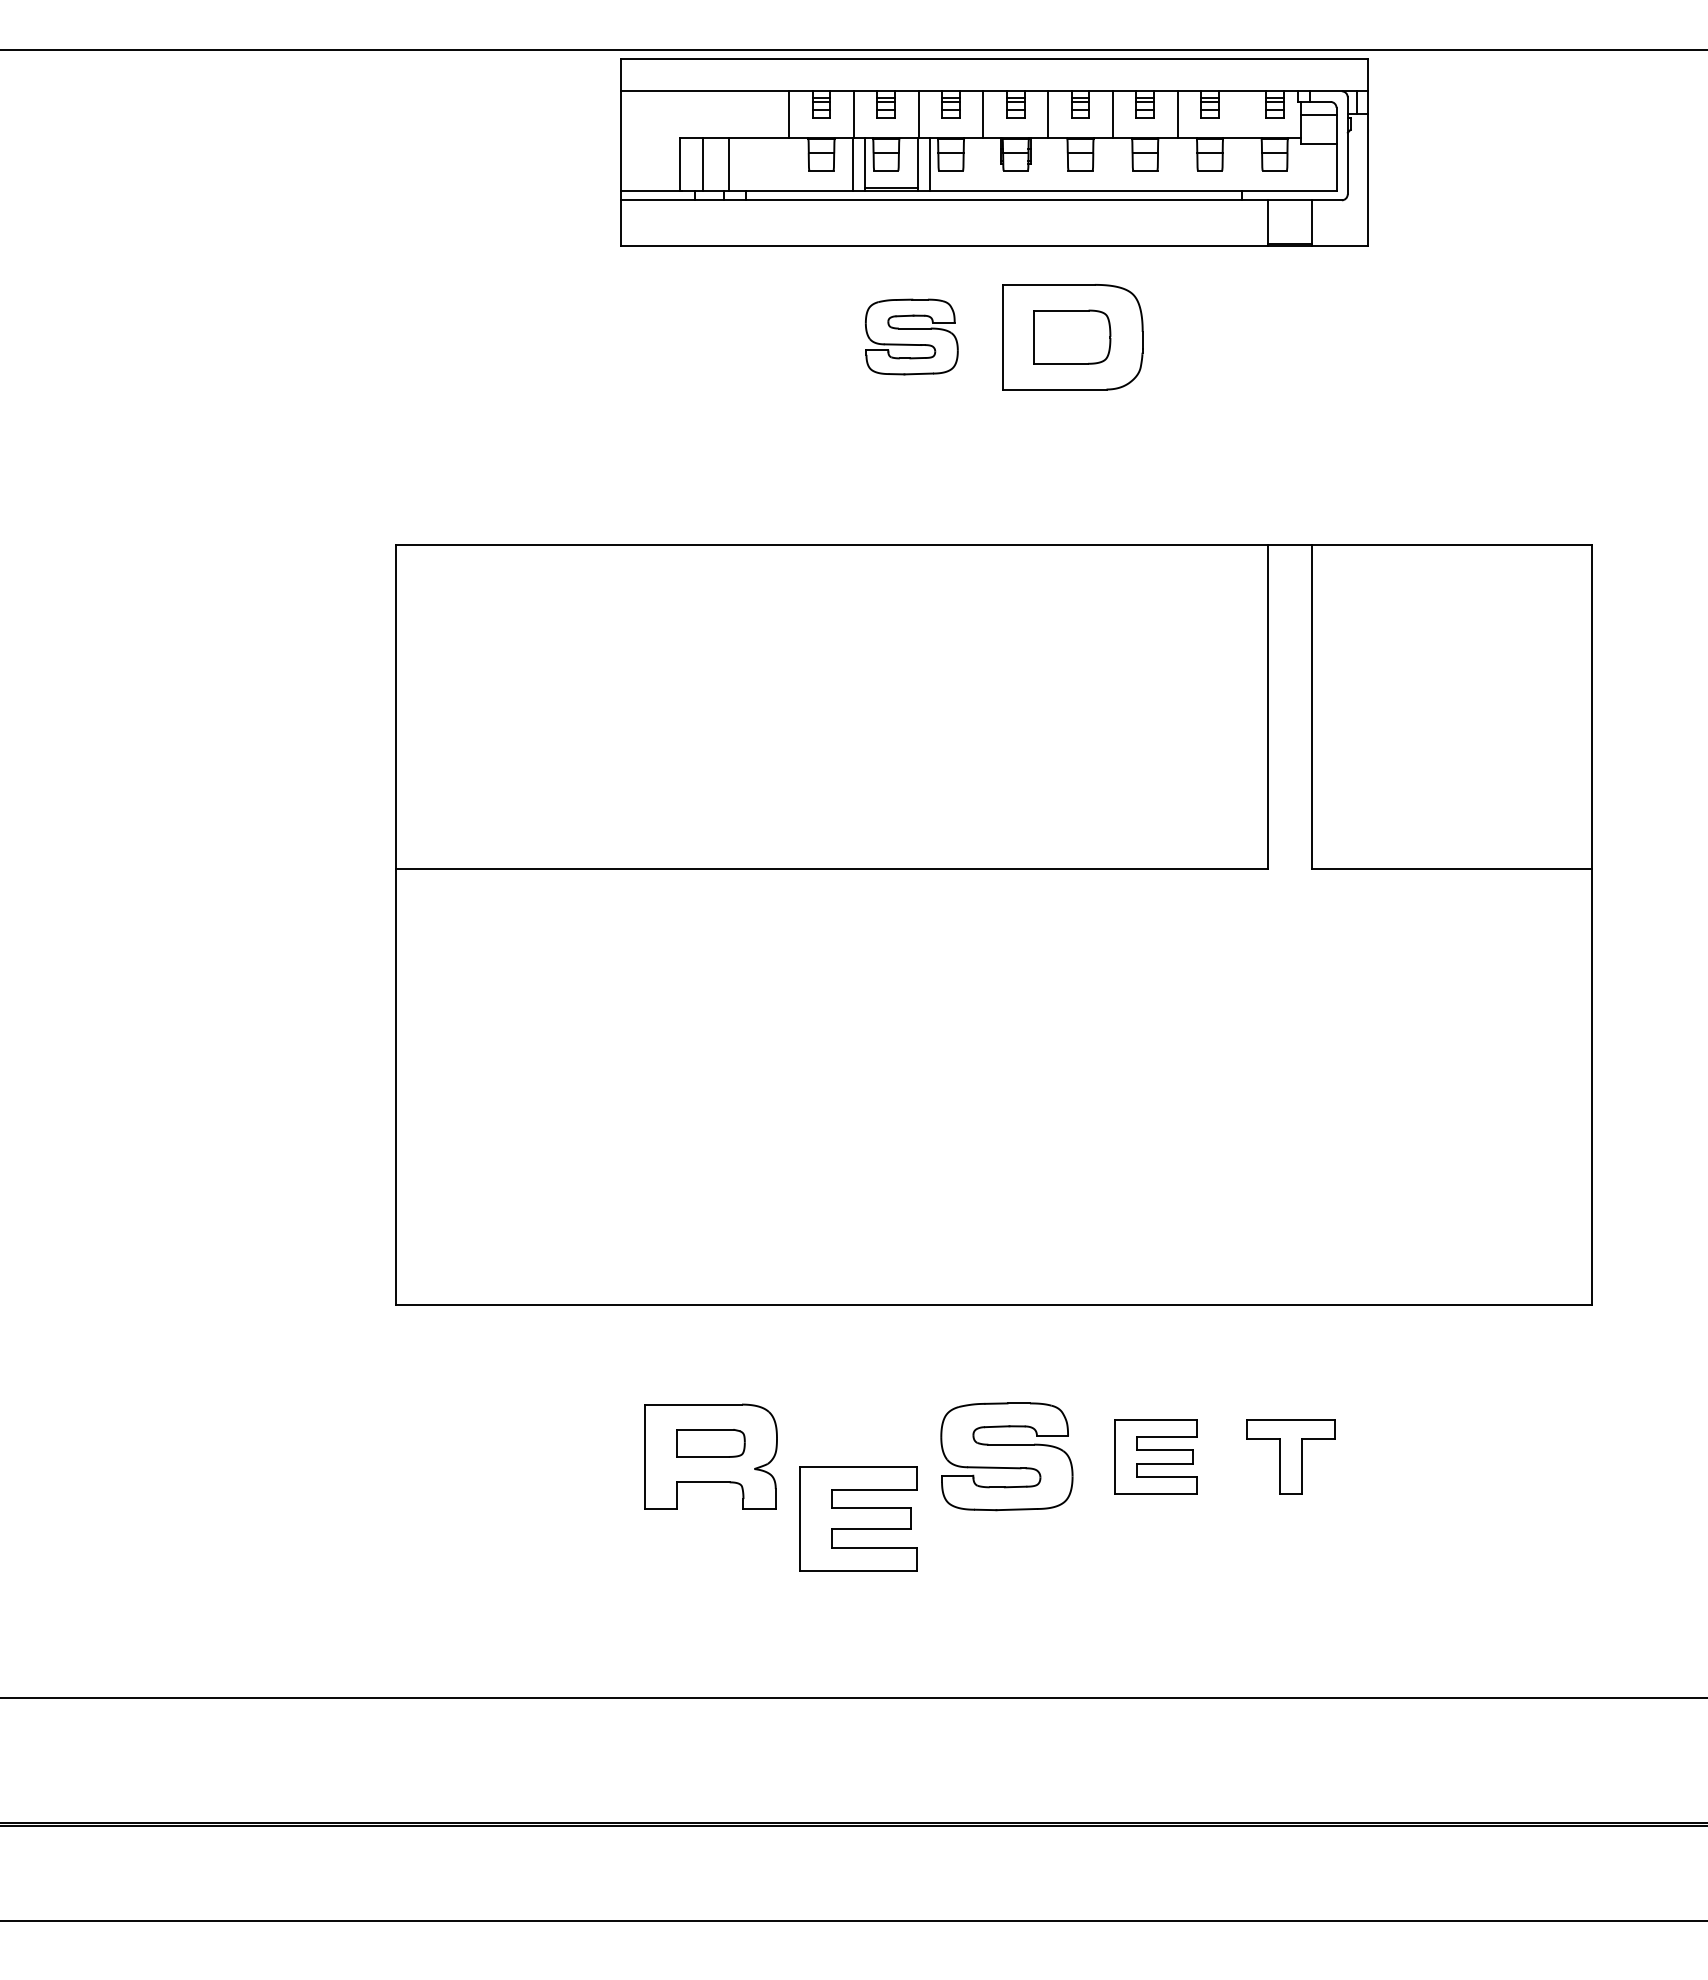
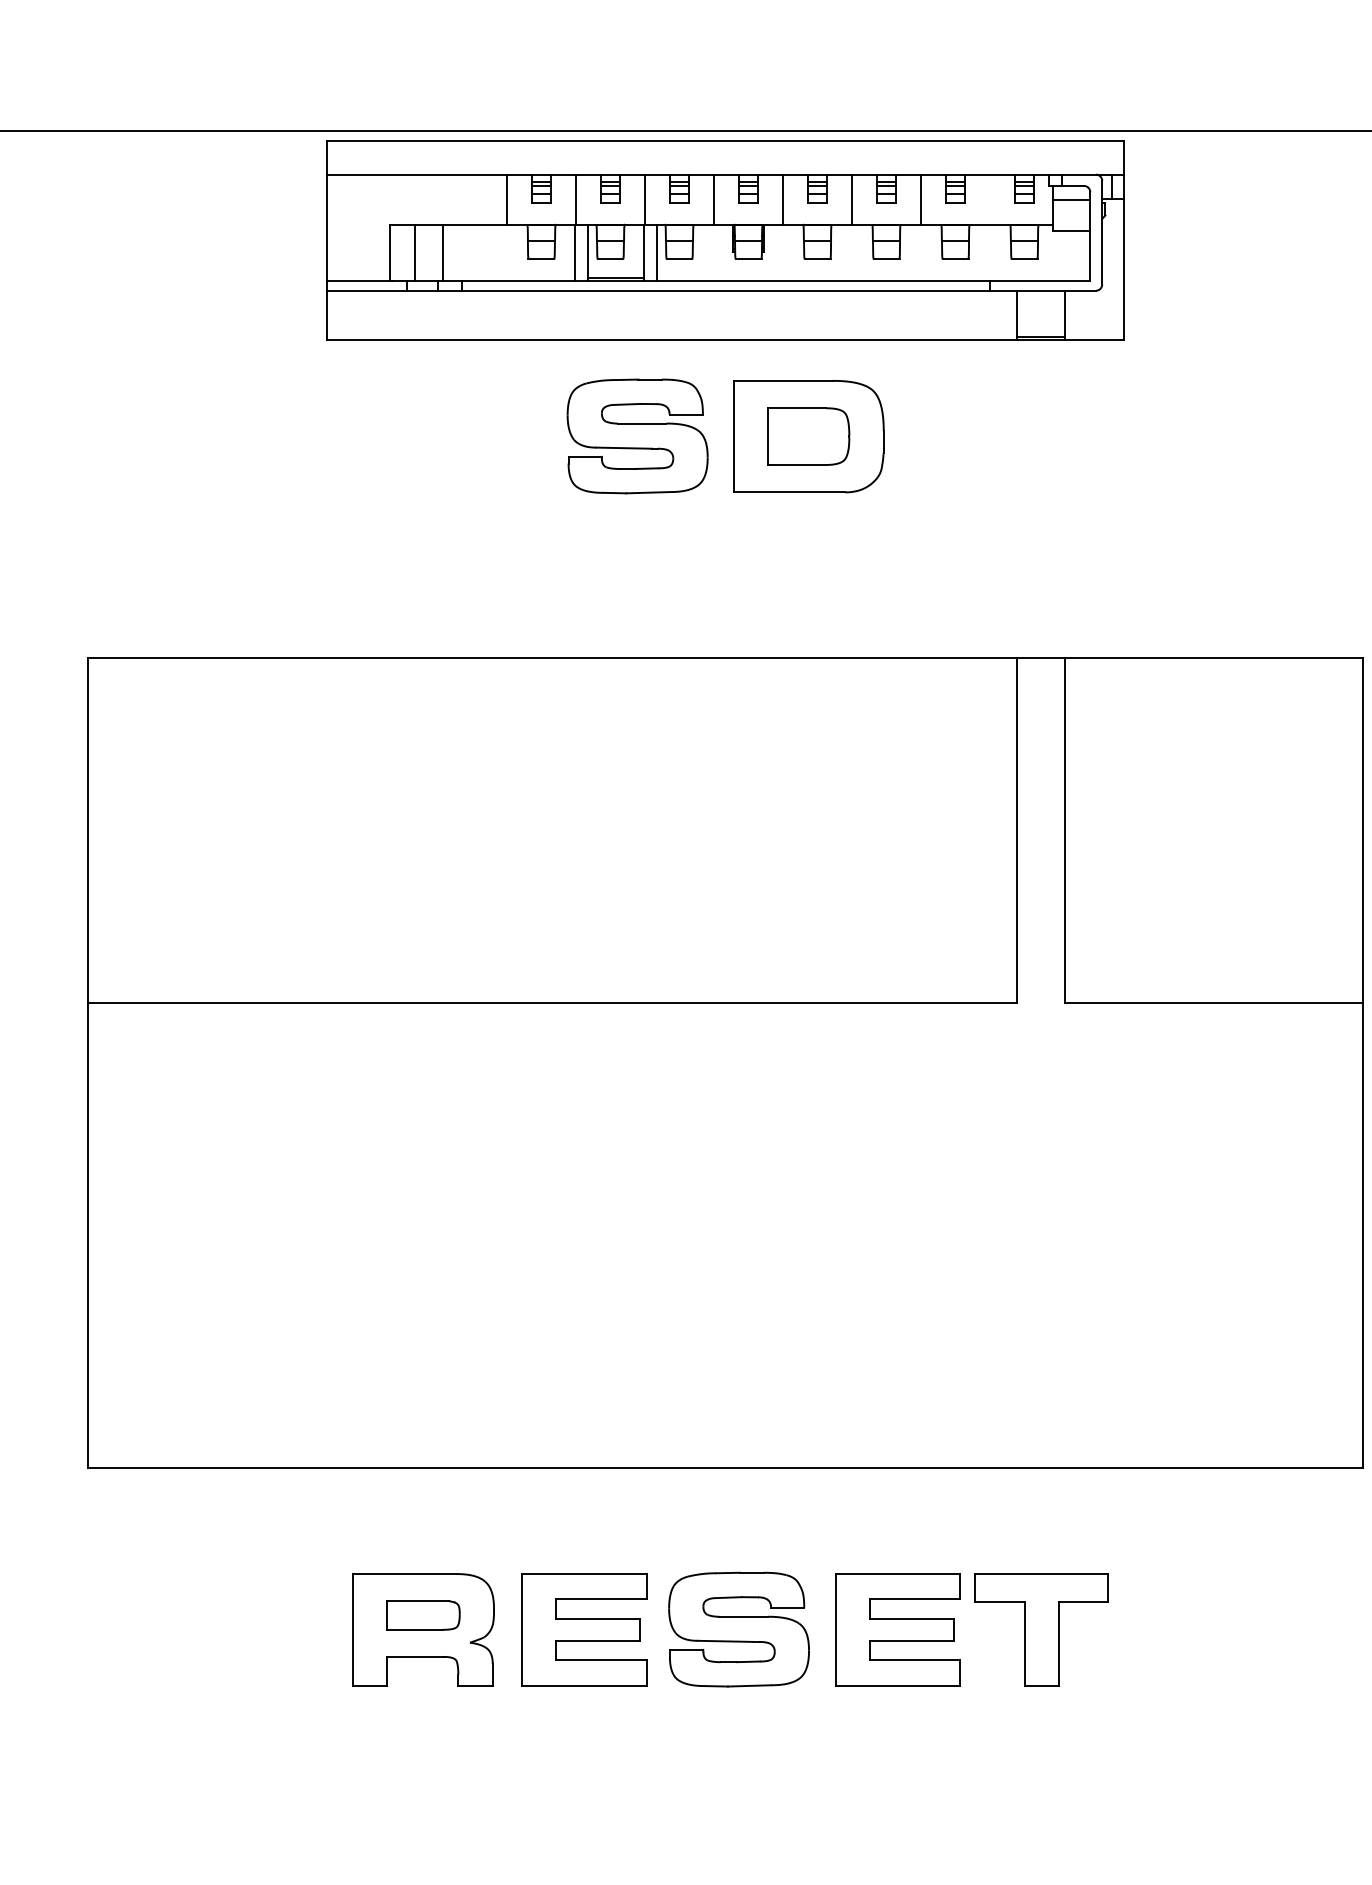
part: (911, 336) -> (637, 435), size x1.43
part: (1155, 1456) -> (897, 1629), size x1.43
part: (1290, 1456) -> (1041, 1629), size x1.43
part: (858, 1518) -> (584, 1629), moved

